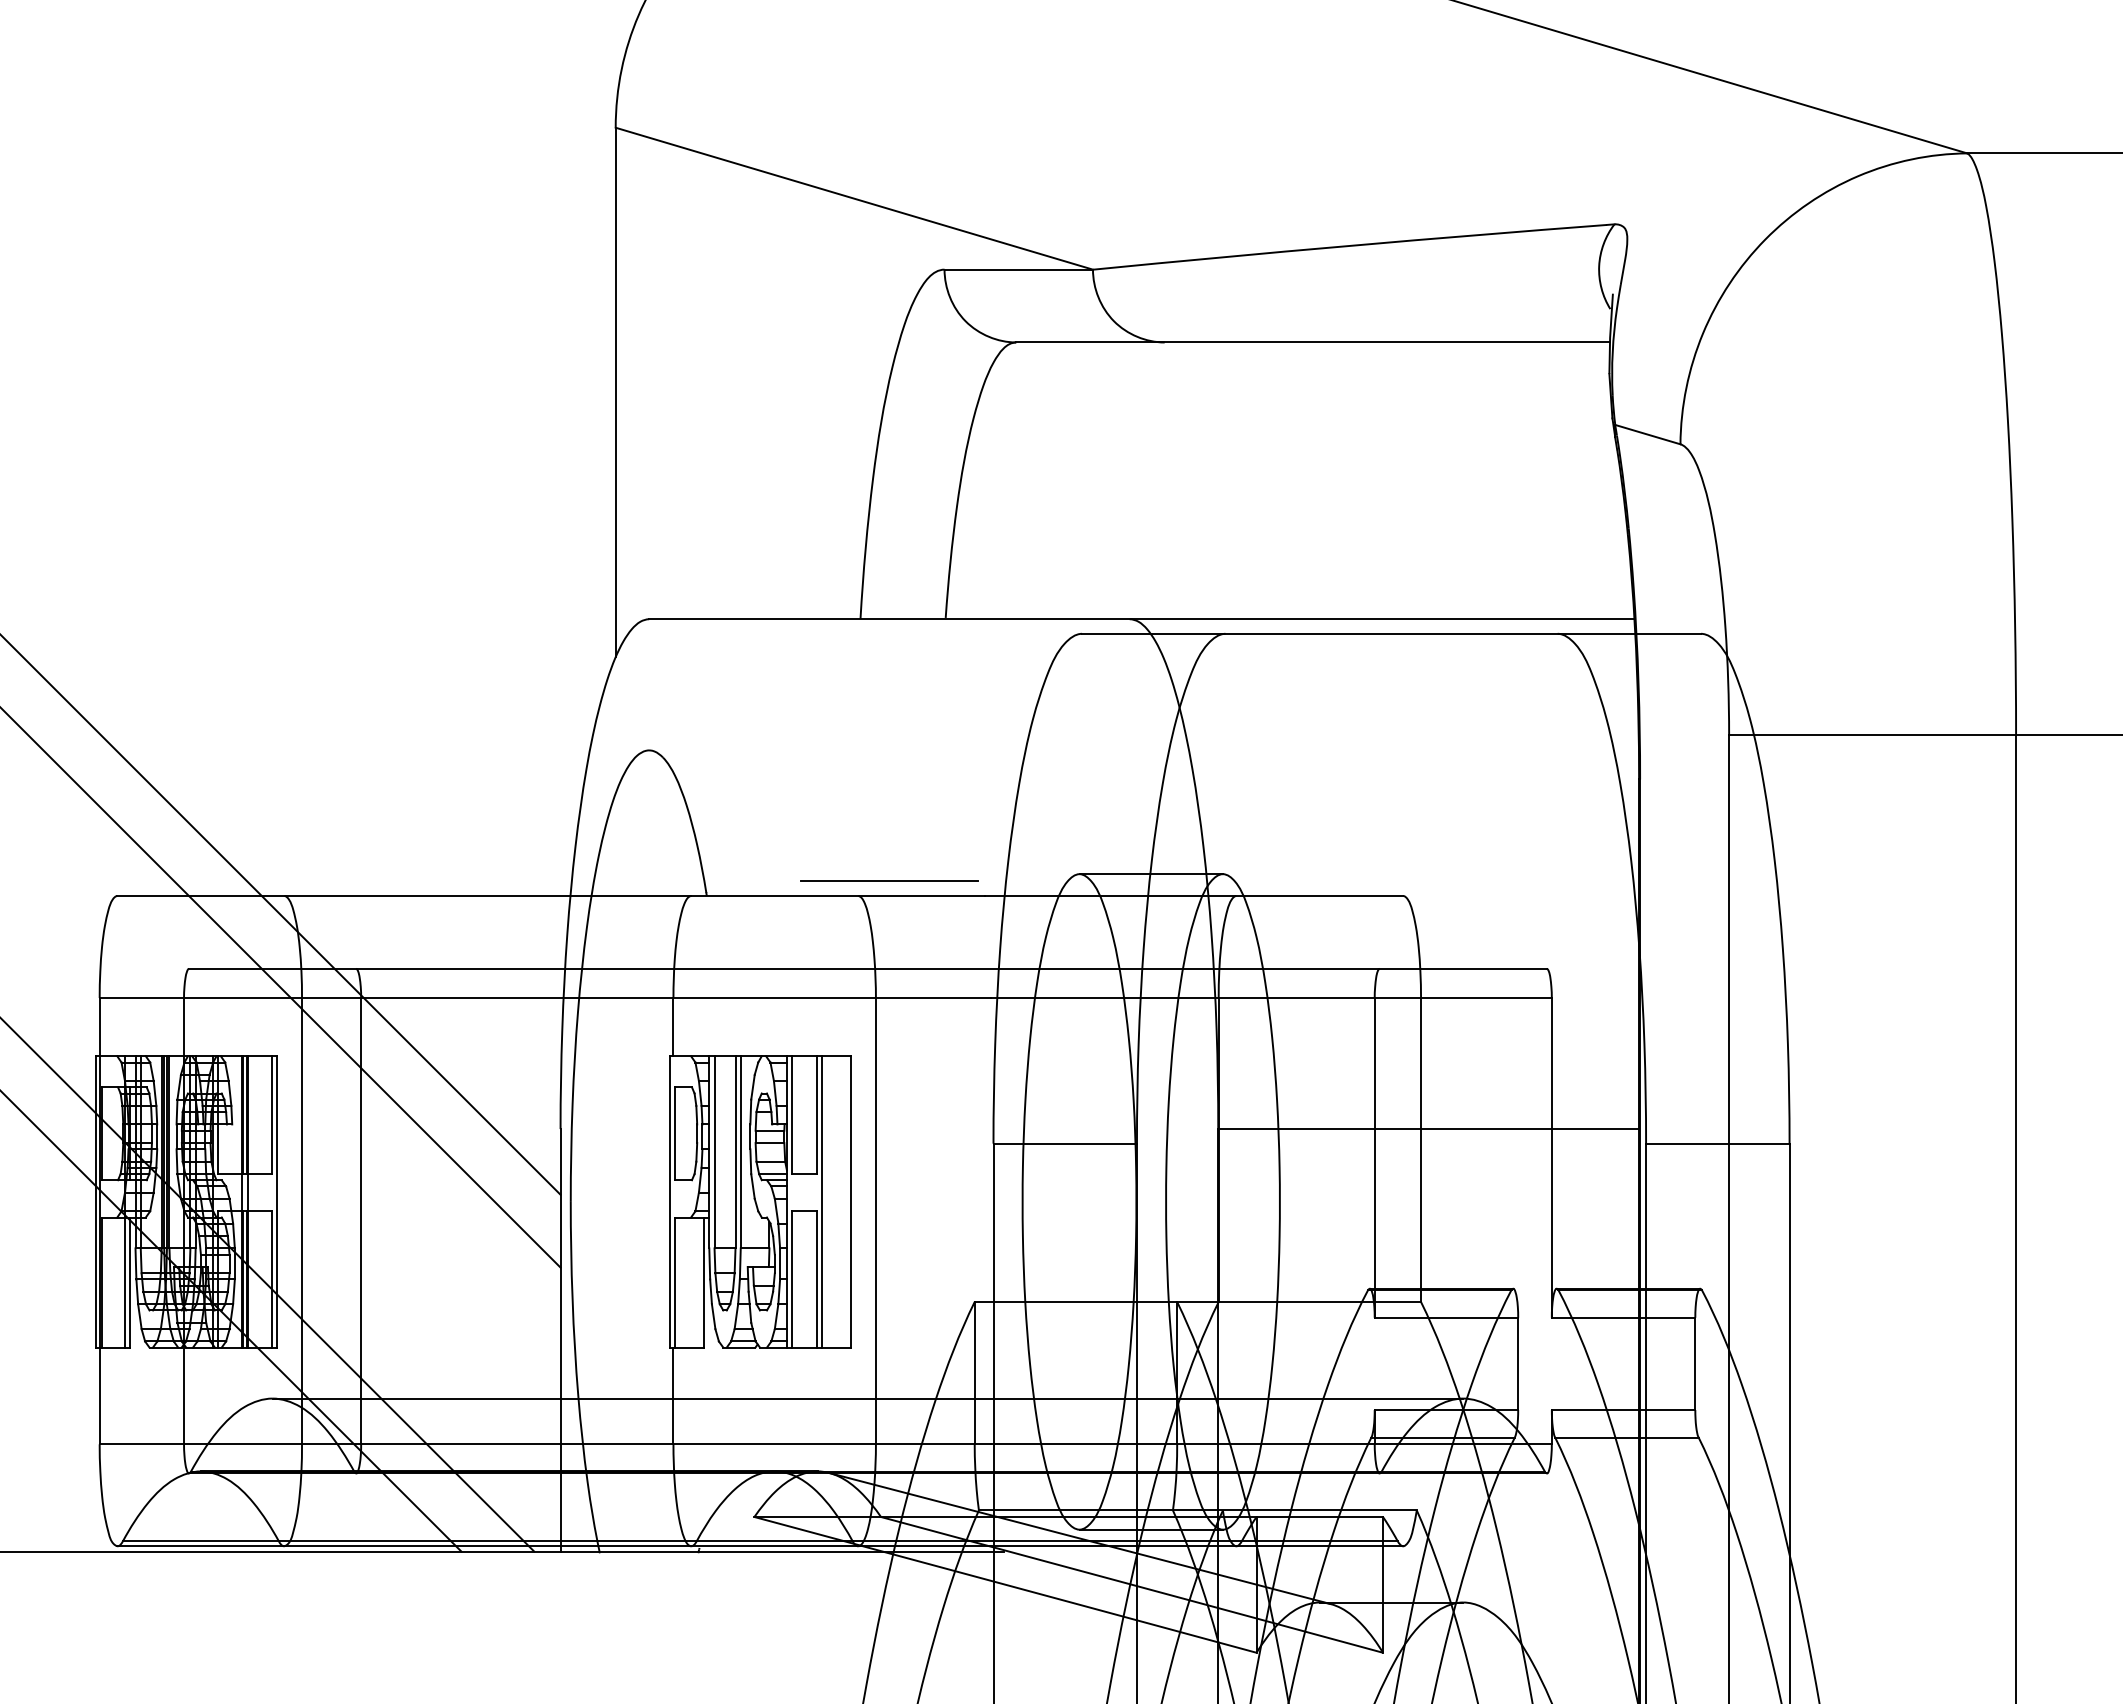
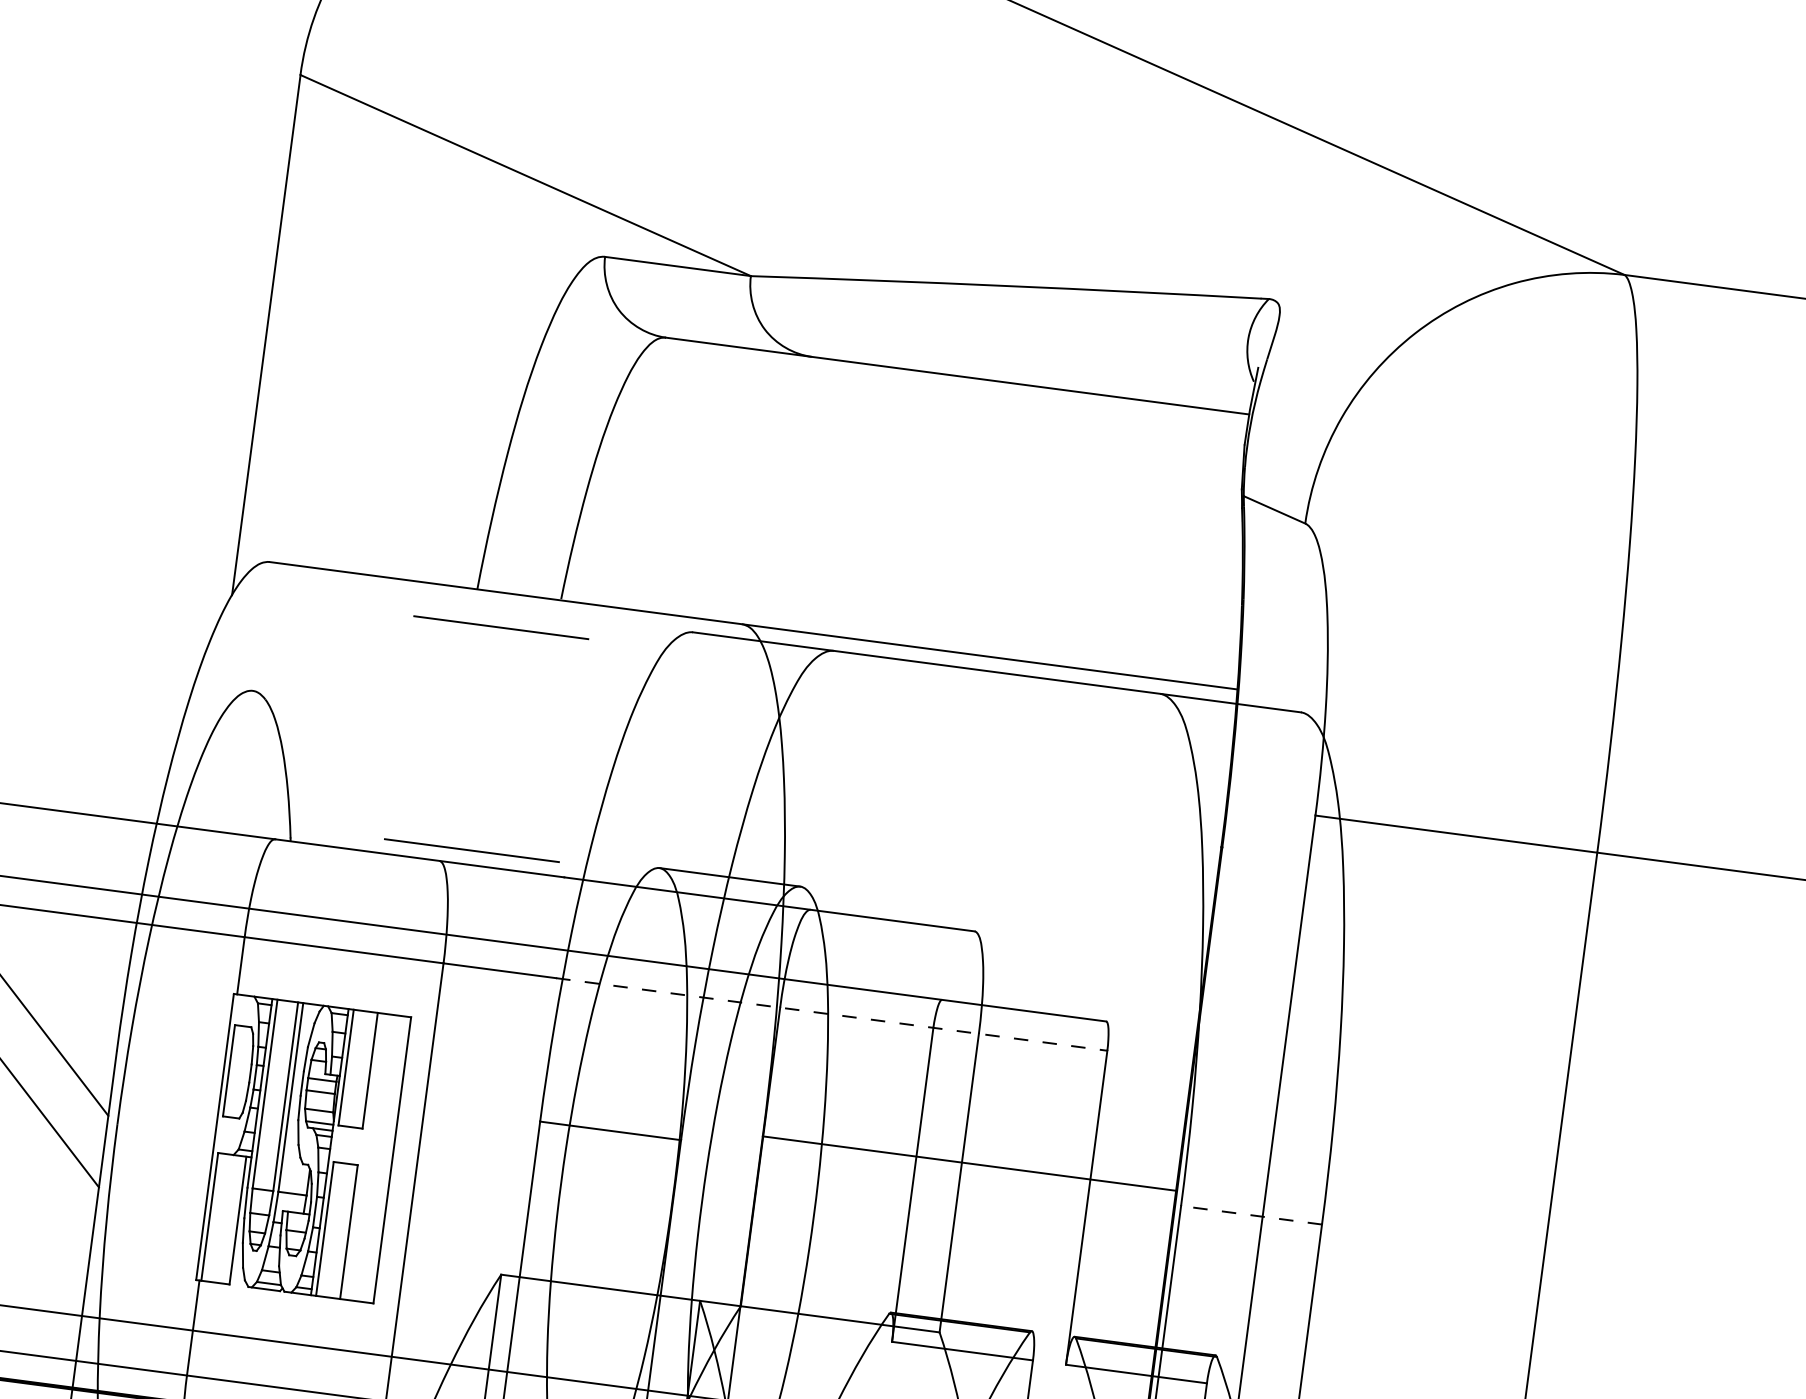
line: (889, 653) -> (501, 626), added
line: (1271, 997) -> (832, 1014), solid -> dashed
line: (1717, 1143) -> (1251, 1215), solid -> dashed
line: (821, 1201) -> (363, 1156), removed

